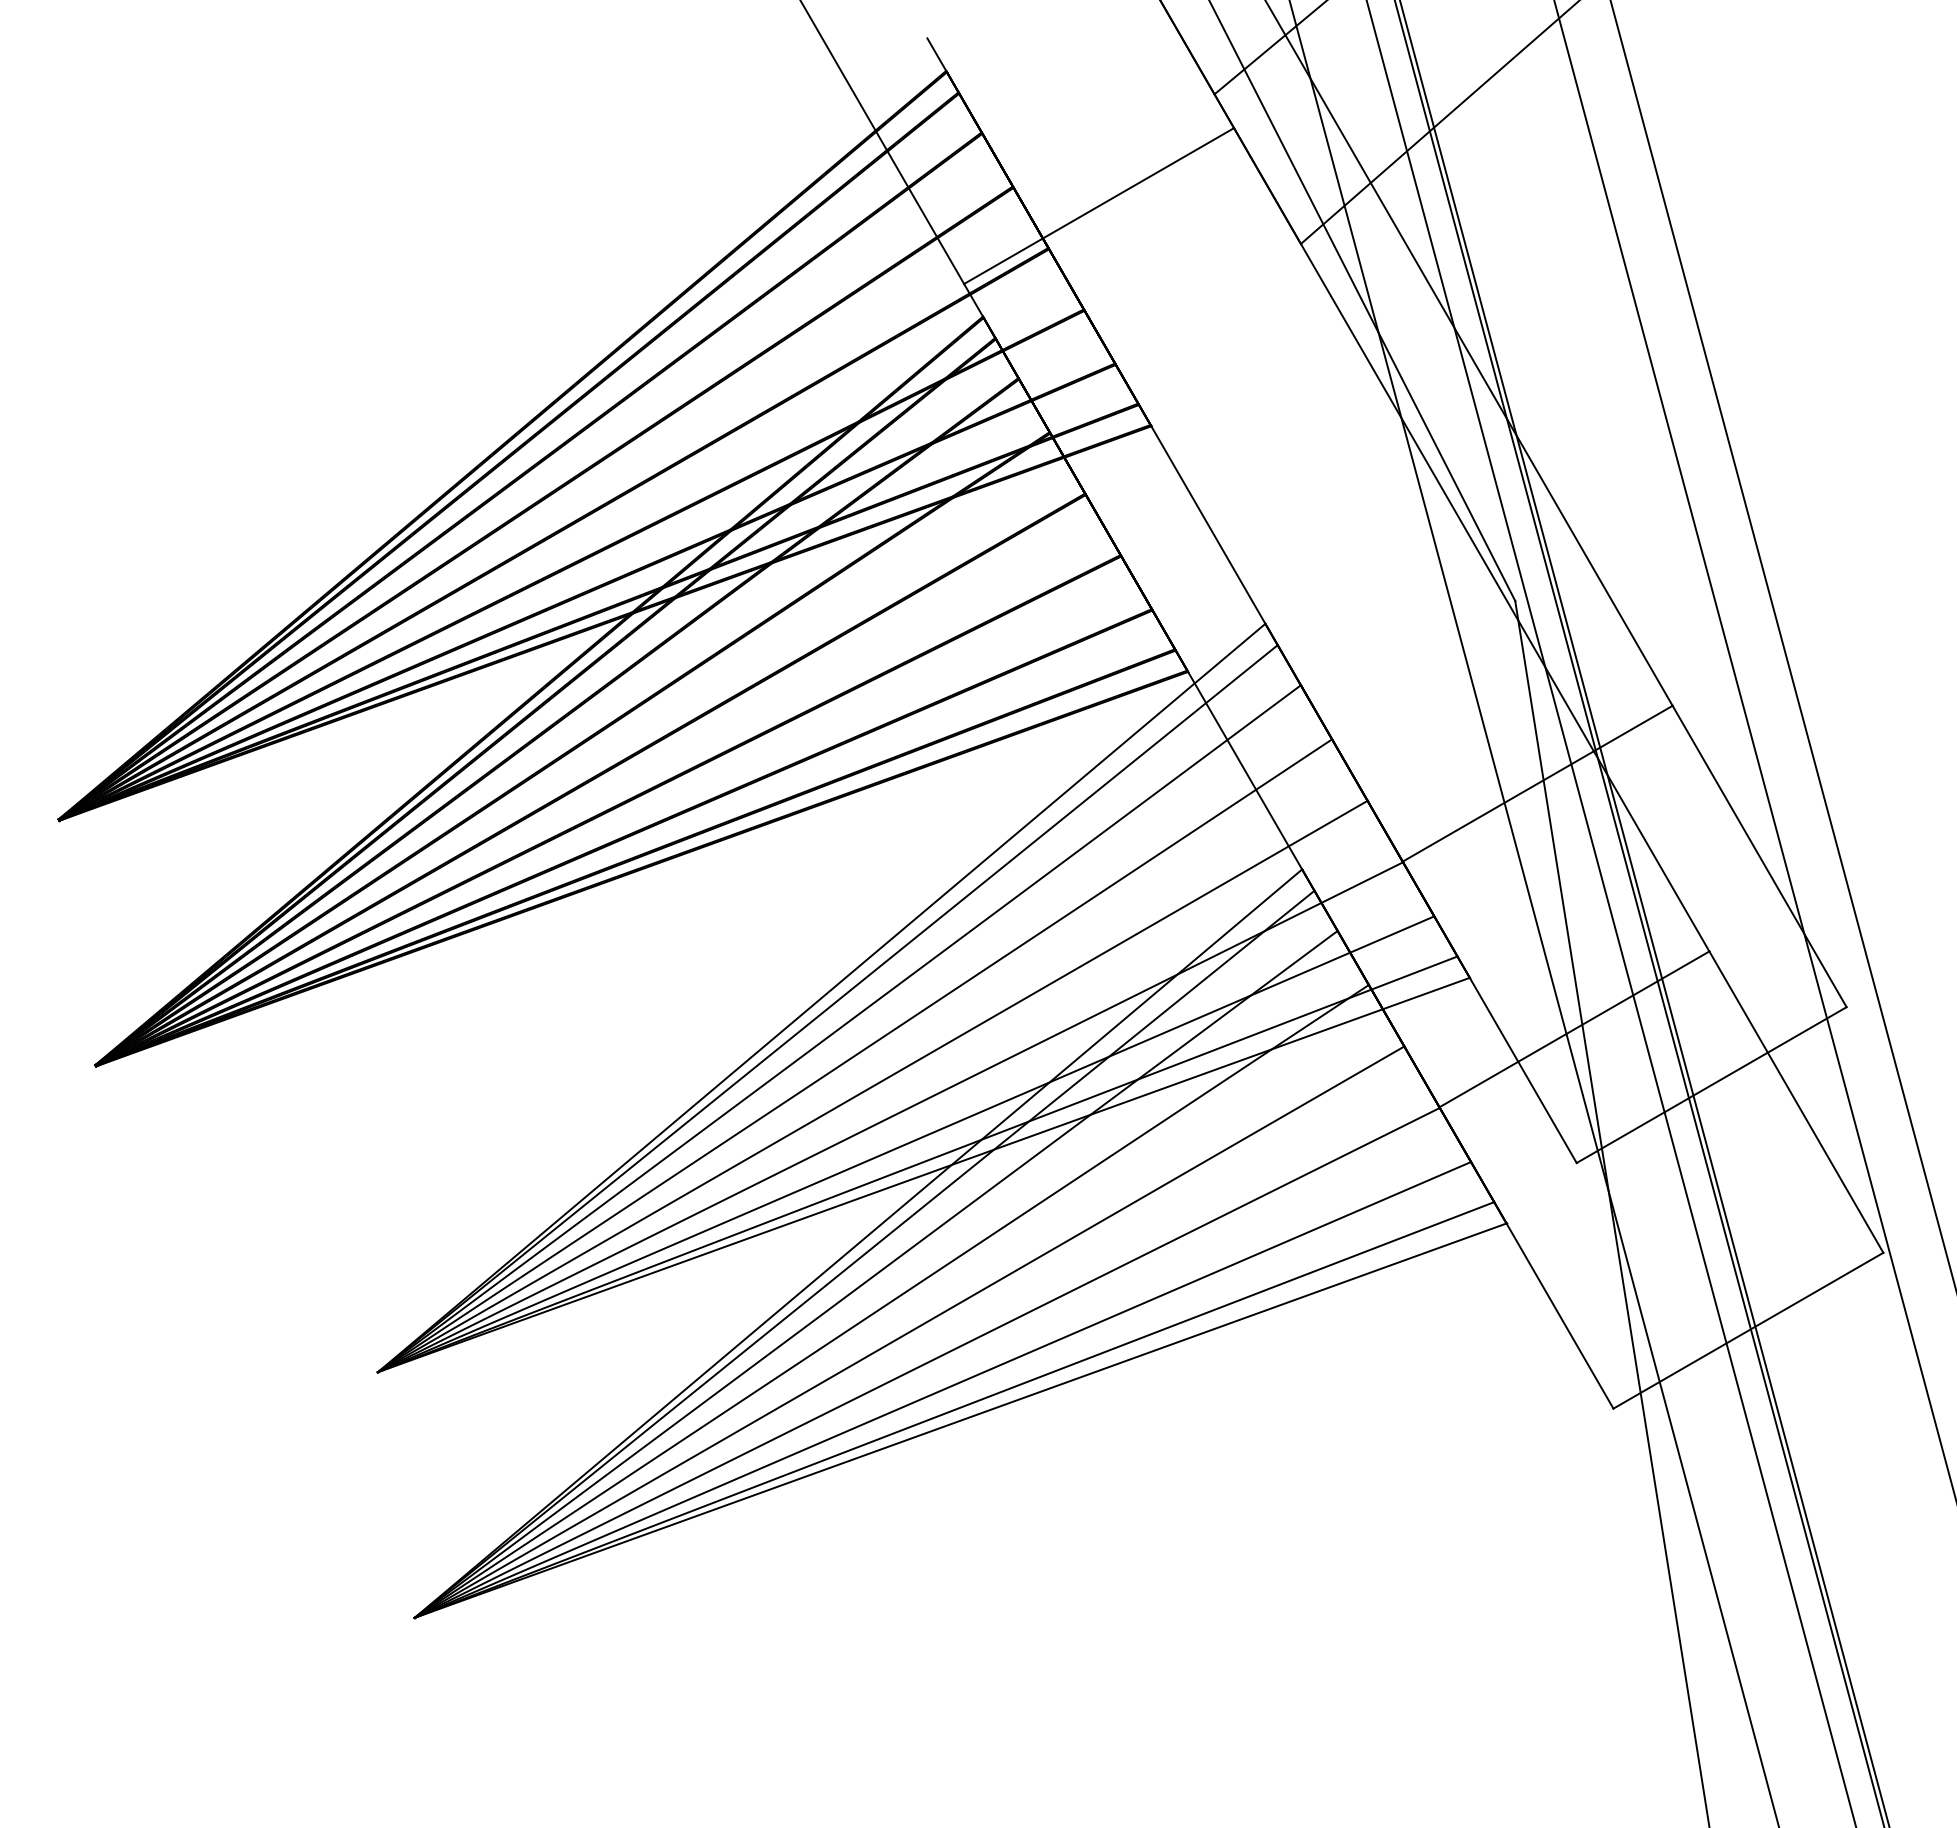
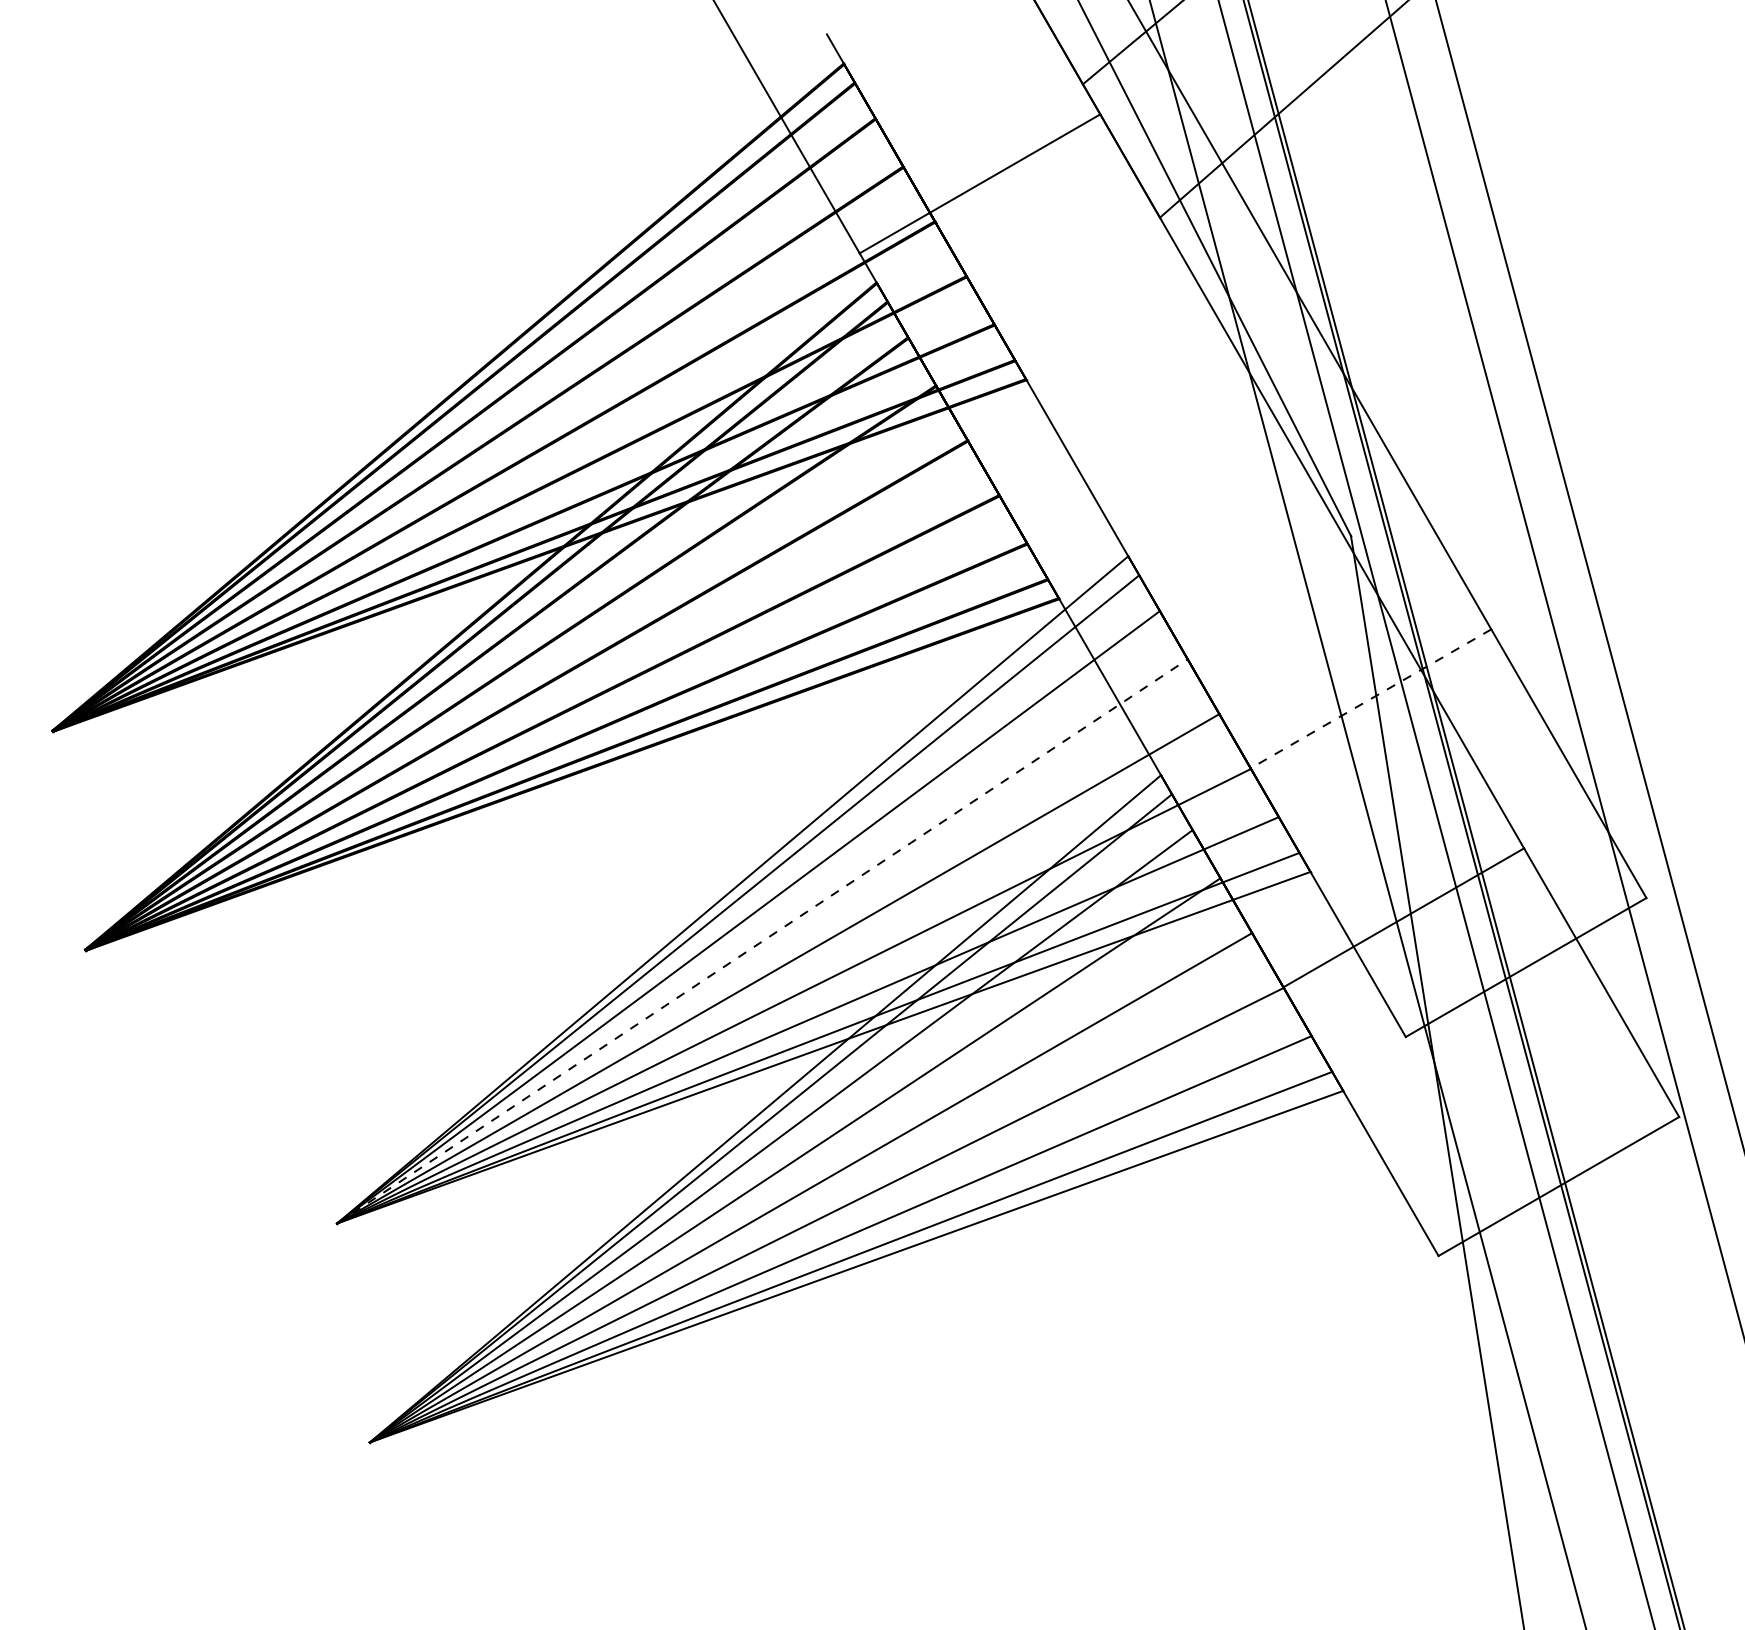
line: (1537, 783) -> (1370, 698), solid -> dashed
line: (855, 1055) -> (762, 941), solid -> dashed

